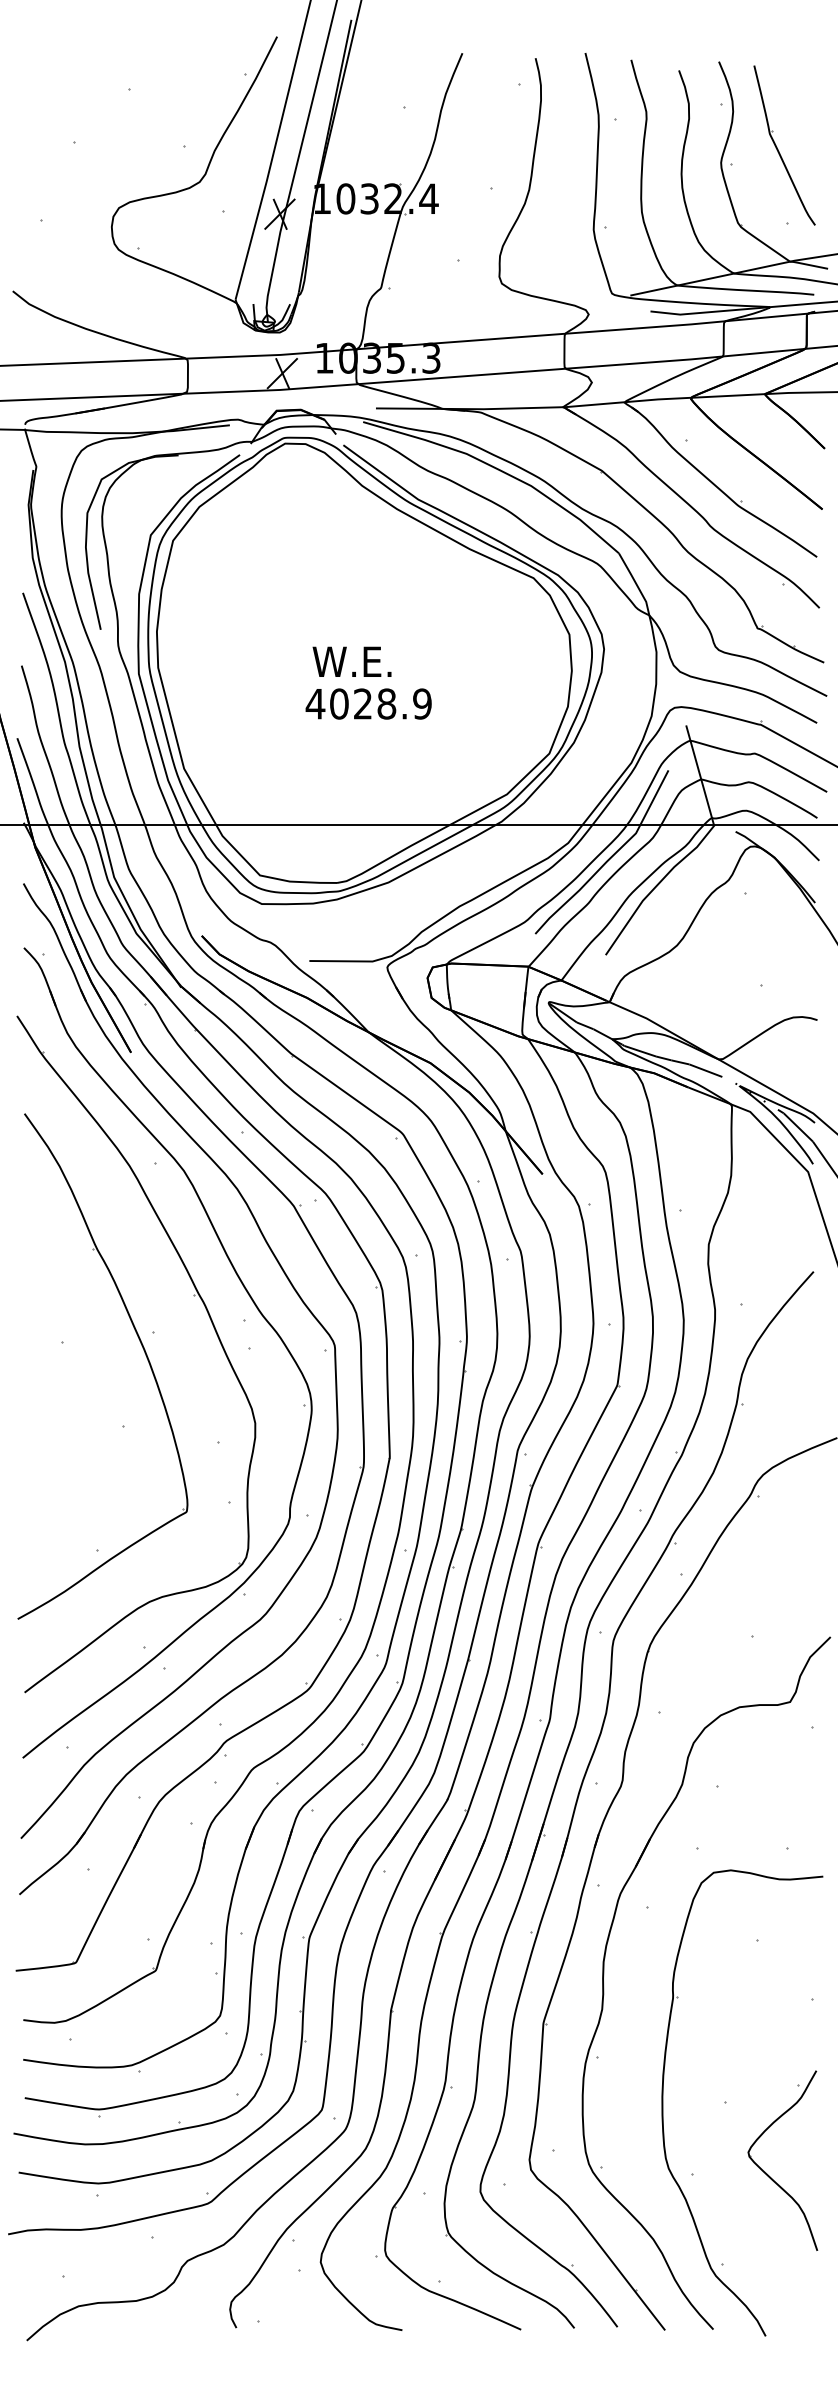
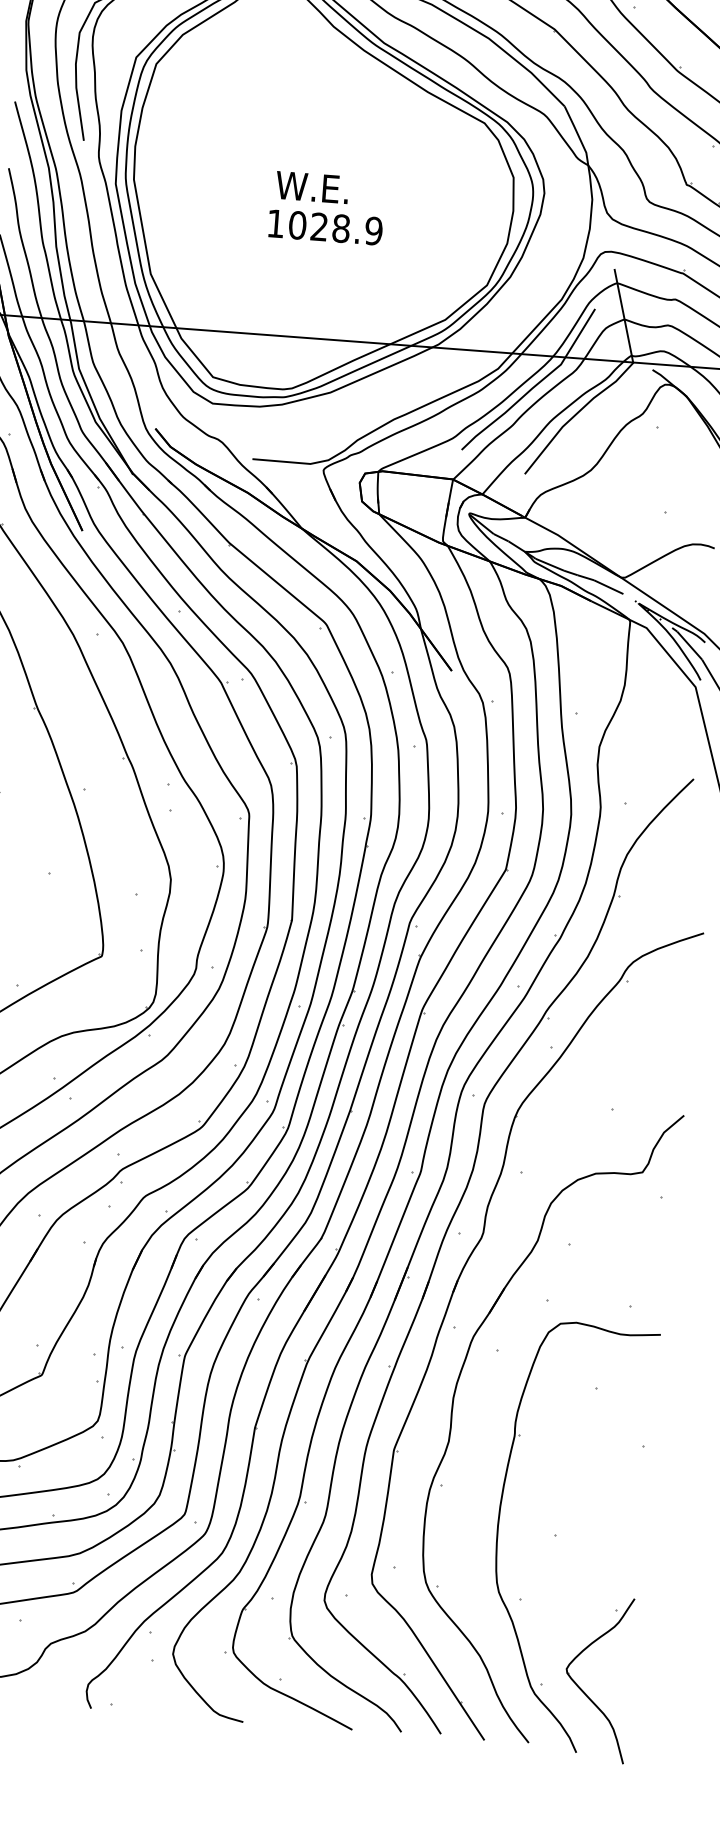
text: (315, 704) -> (275, 224), 4028.9 -> 1028.9
part: (768, 2174) -> (583, 1690), moved

